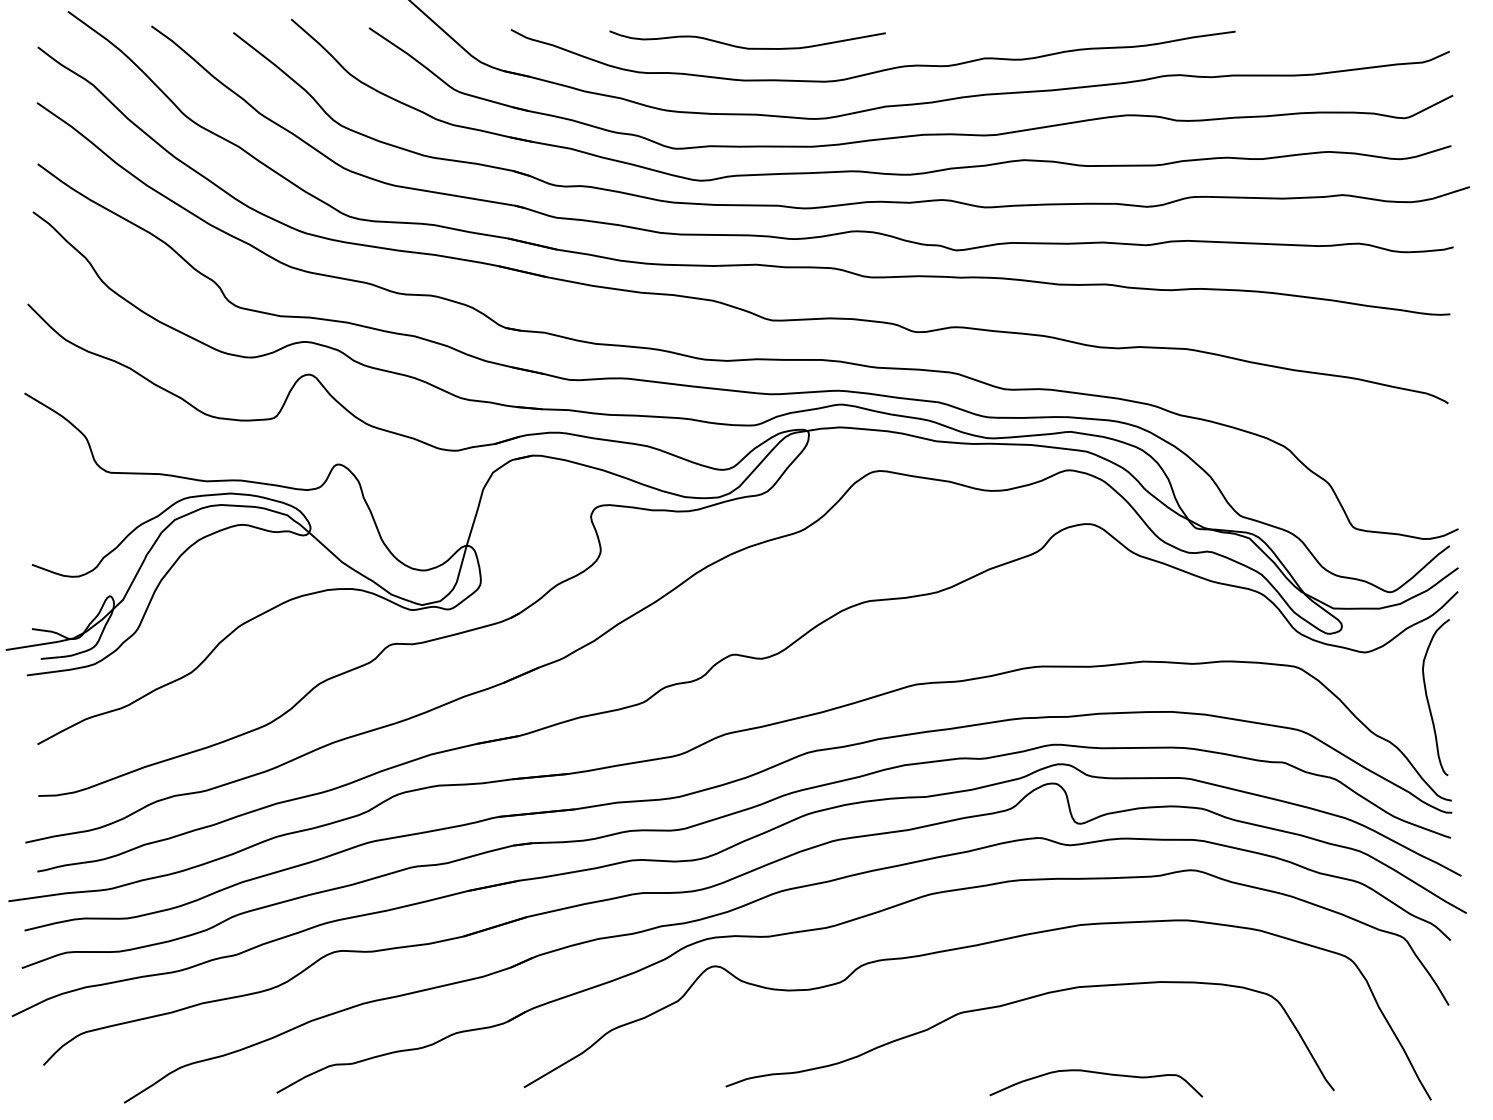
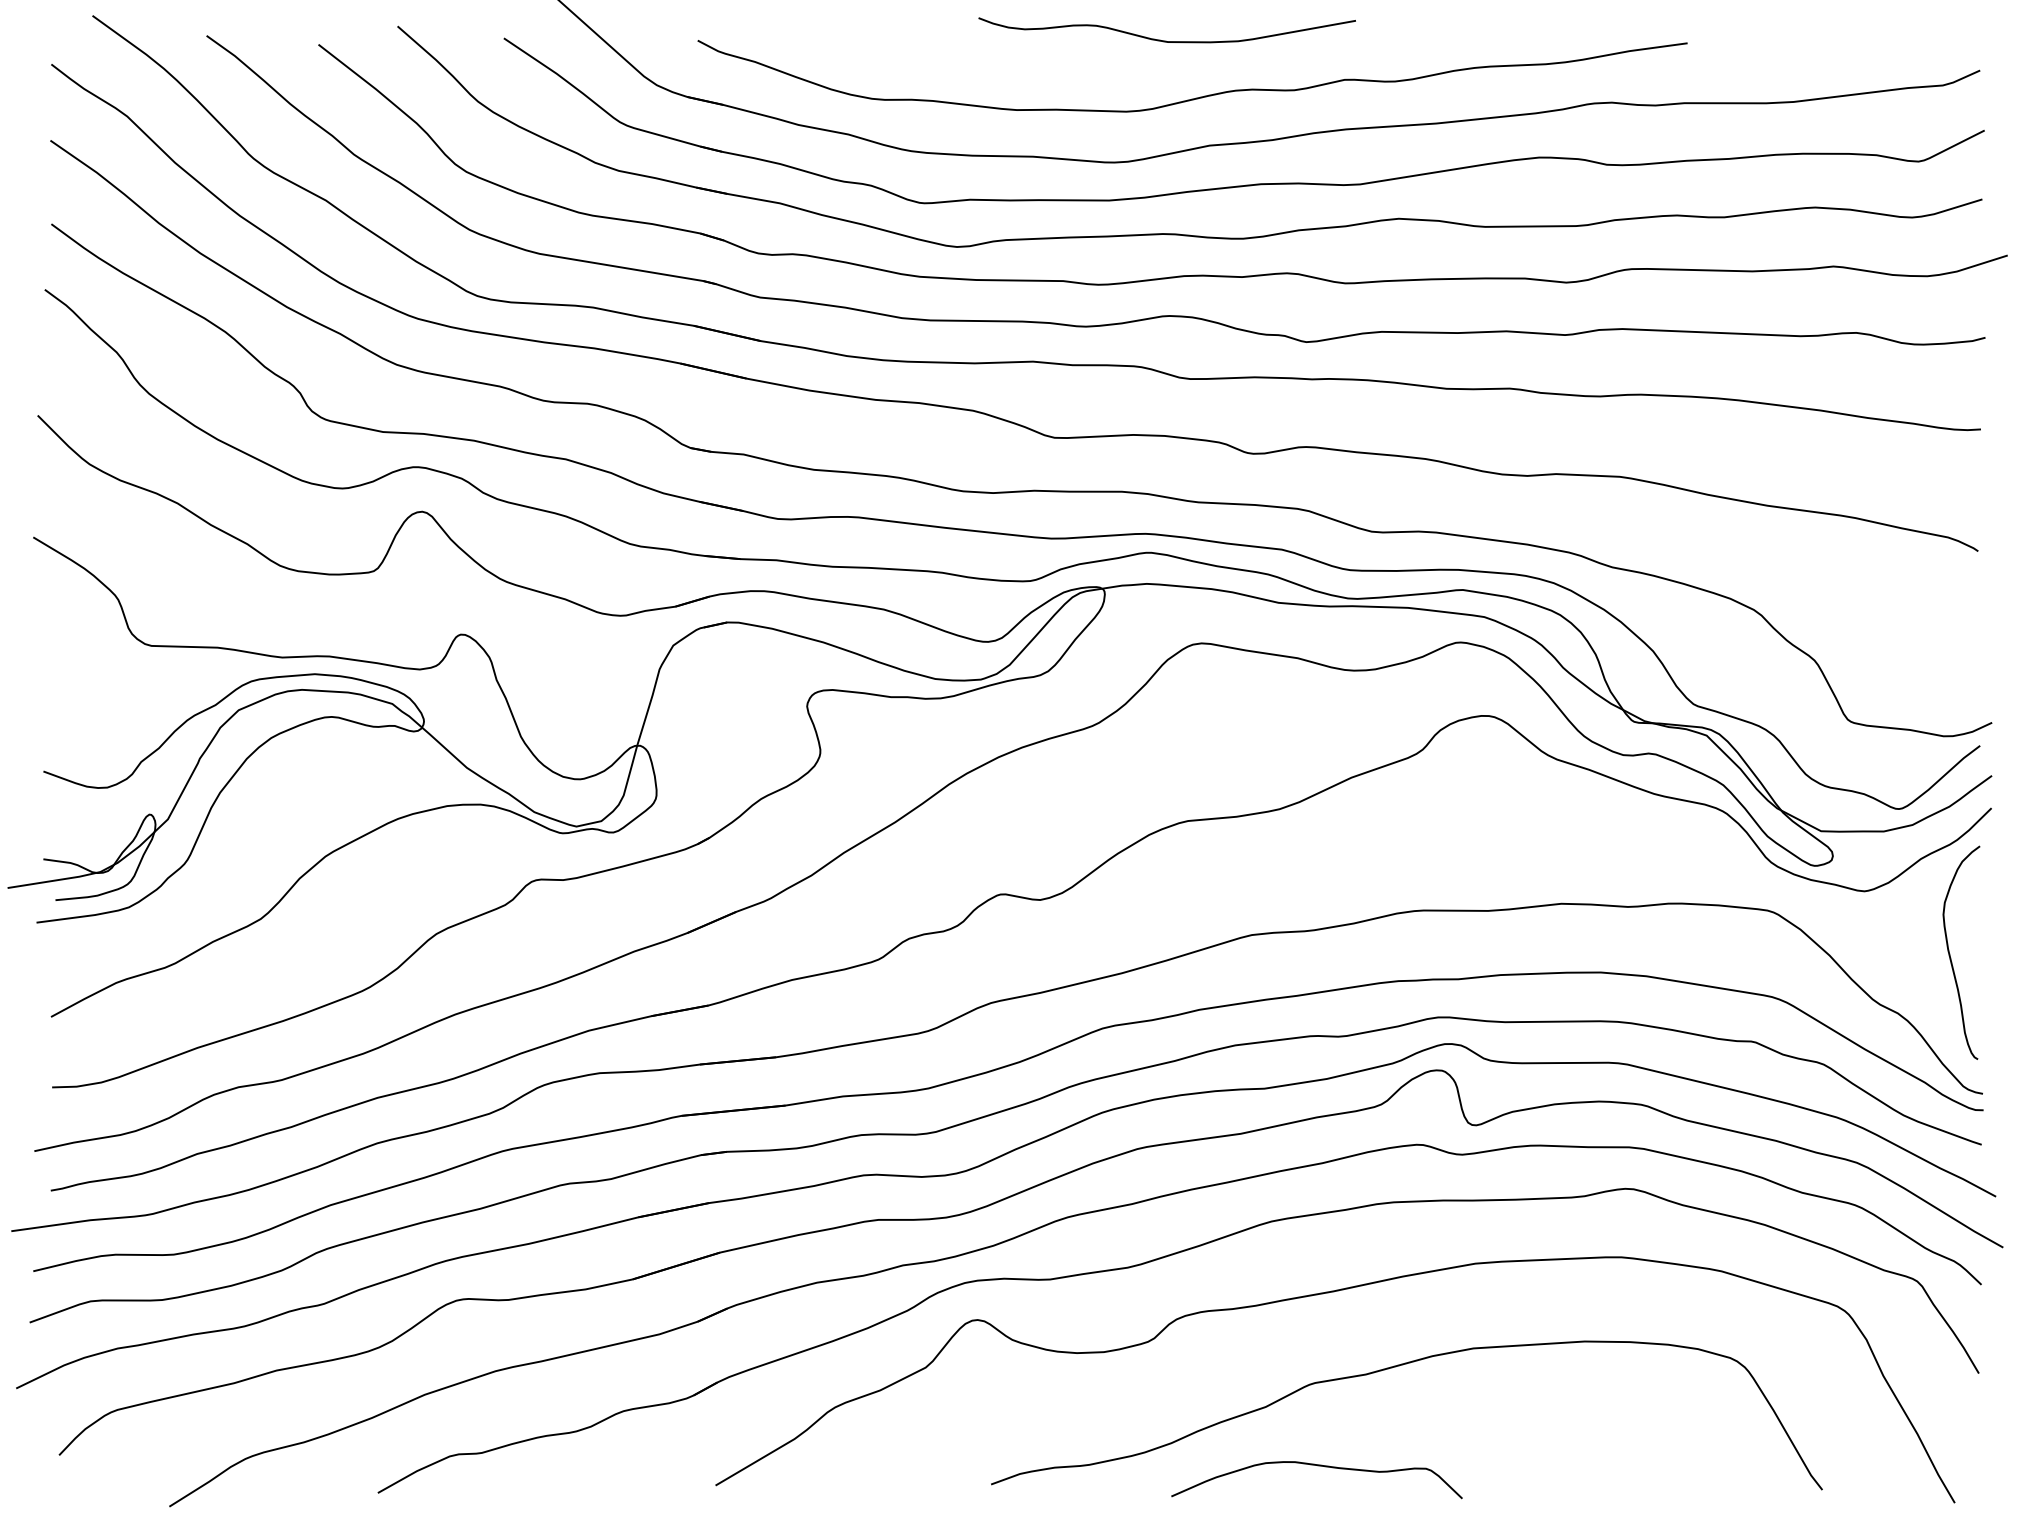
curve: (747, 47) -> (1167, 40), moved
curve: (1096, 1073) -> (1317, 1466), moved

